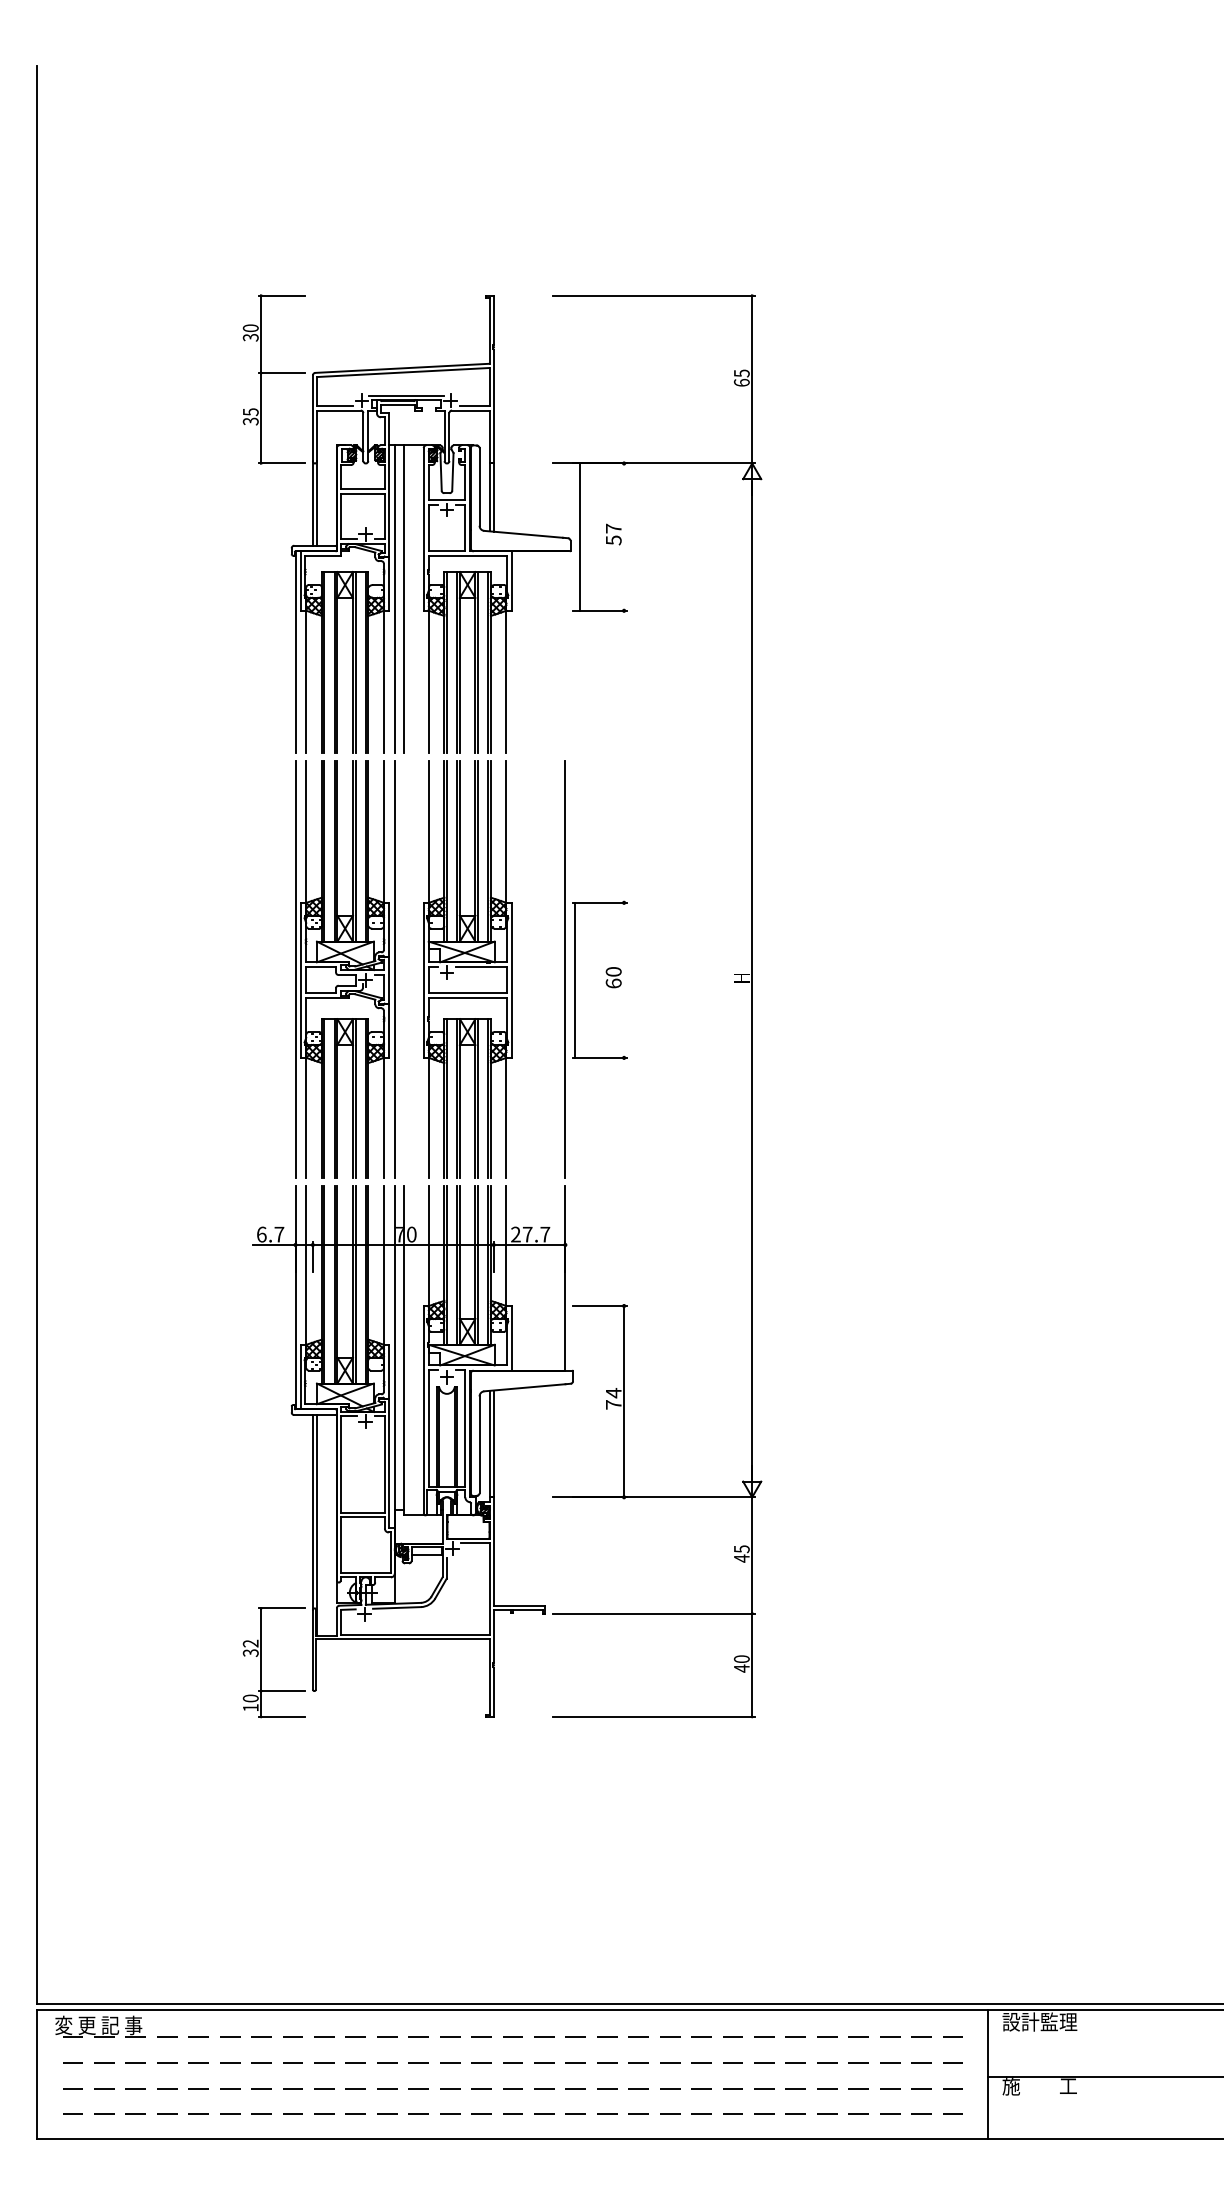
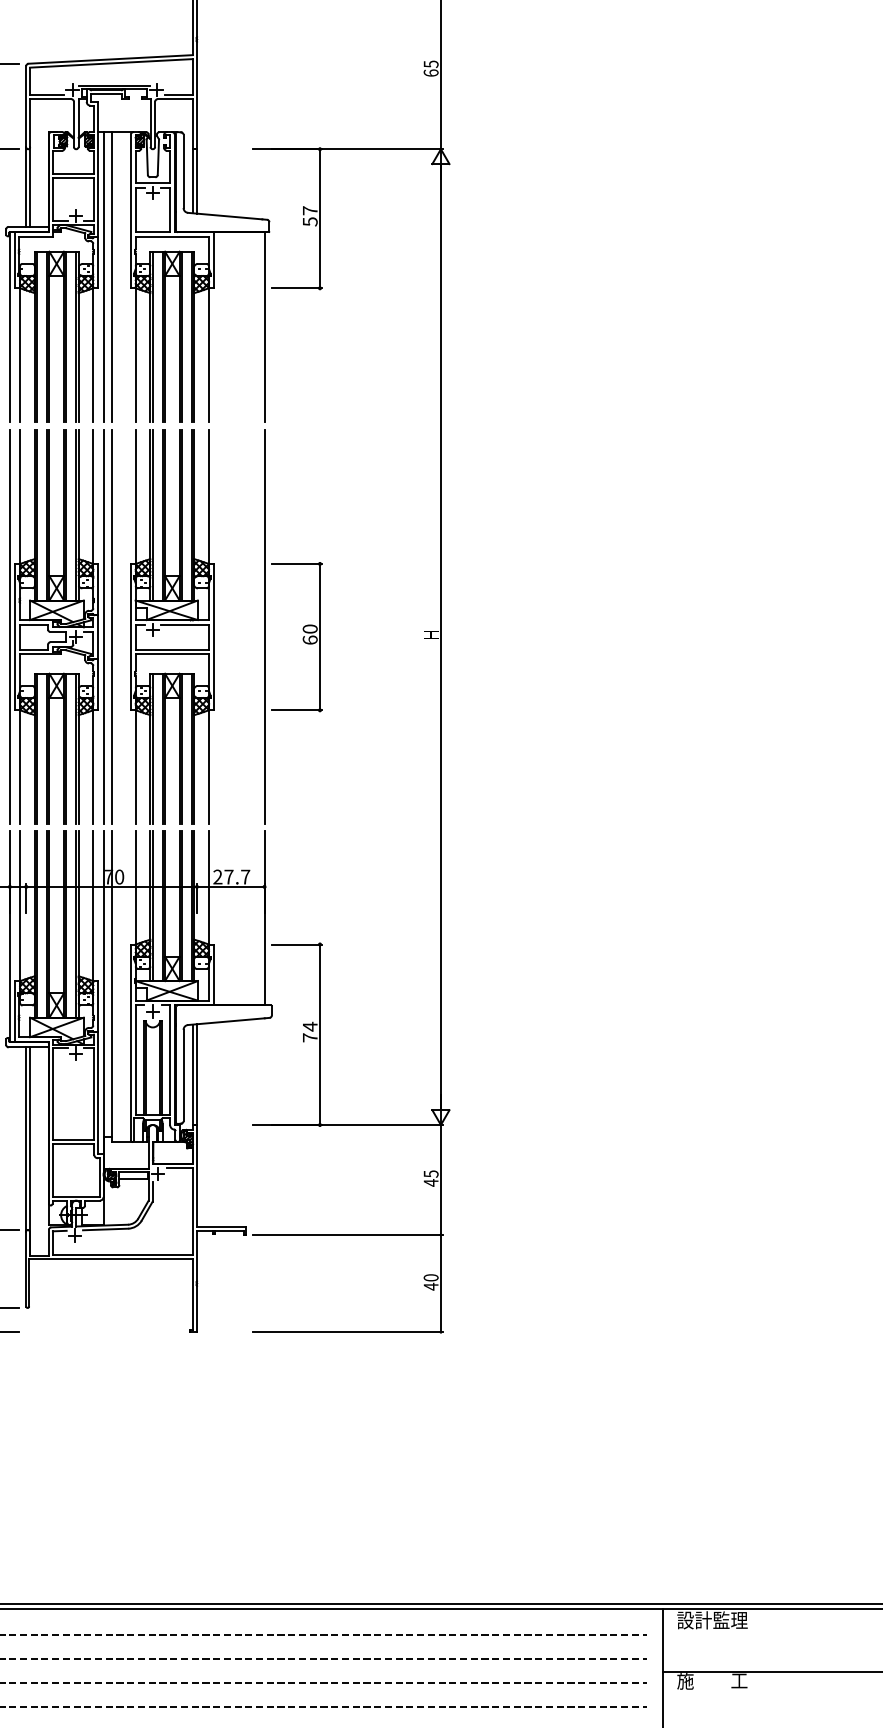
line: (580, 536) -> (320, 218), moved
line: (565, 651) -> (264, 326), added
line: (403, 969) -> (111, 626), added
line: (575, 979) -> (320, 636), moved

